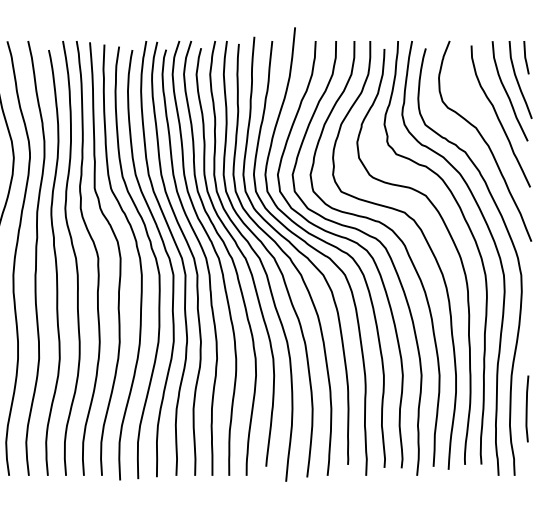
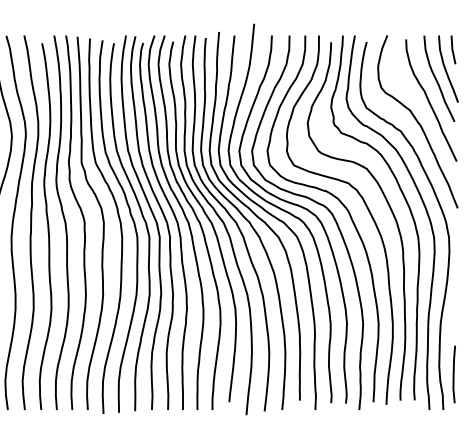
line: (526, 409) -> (453, 374), moved

